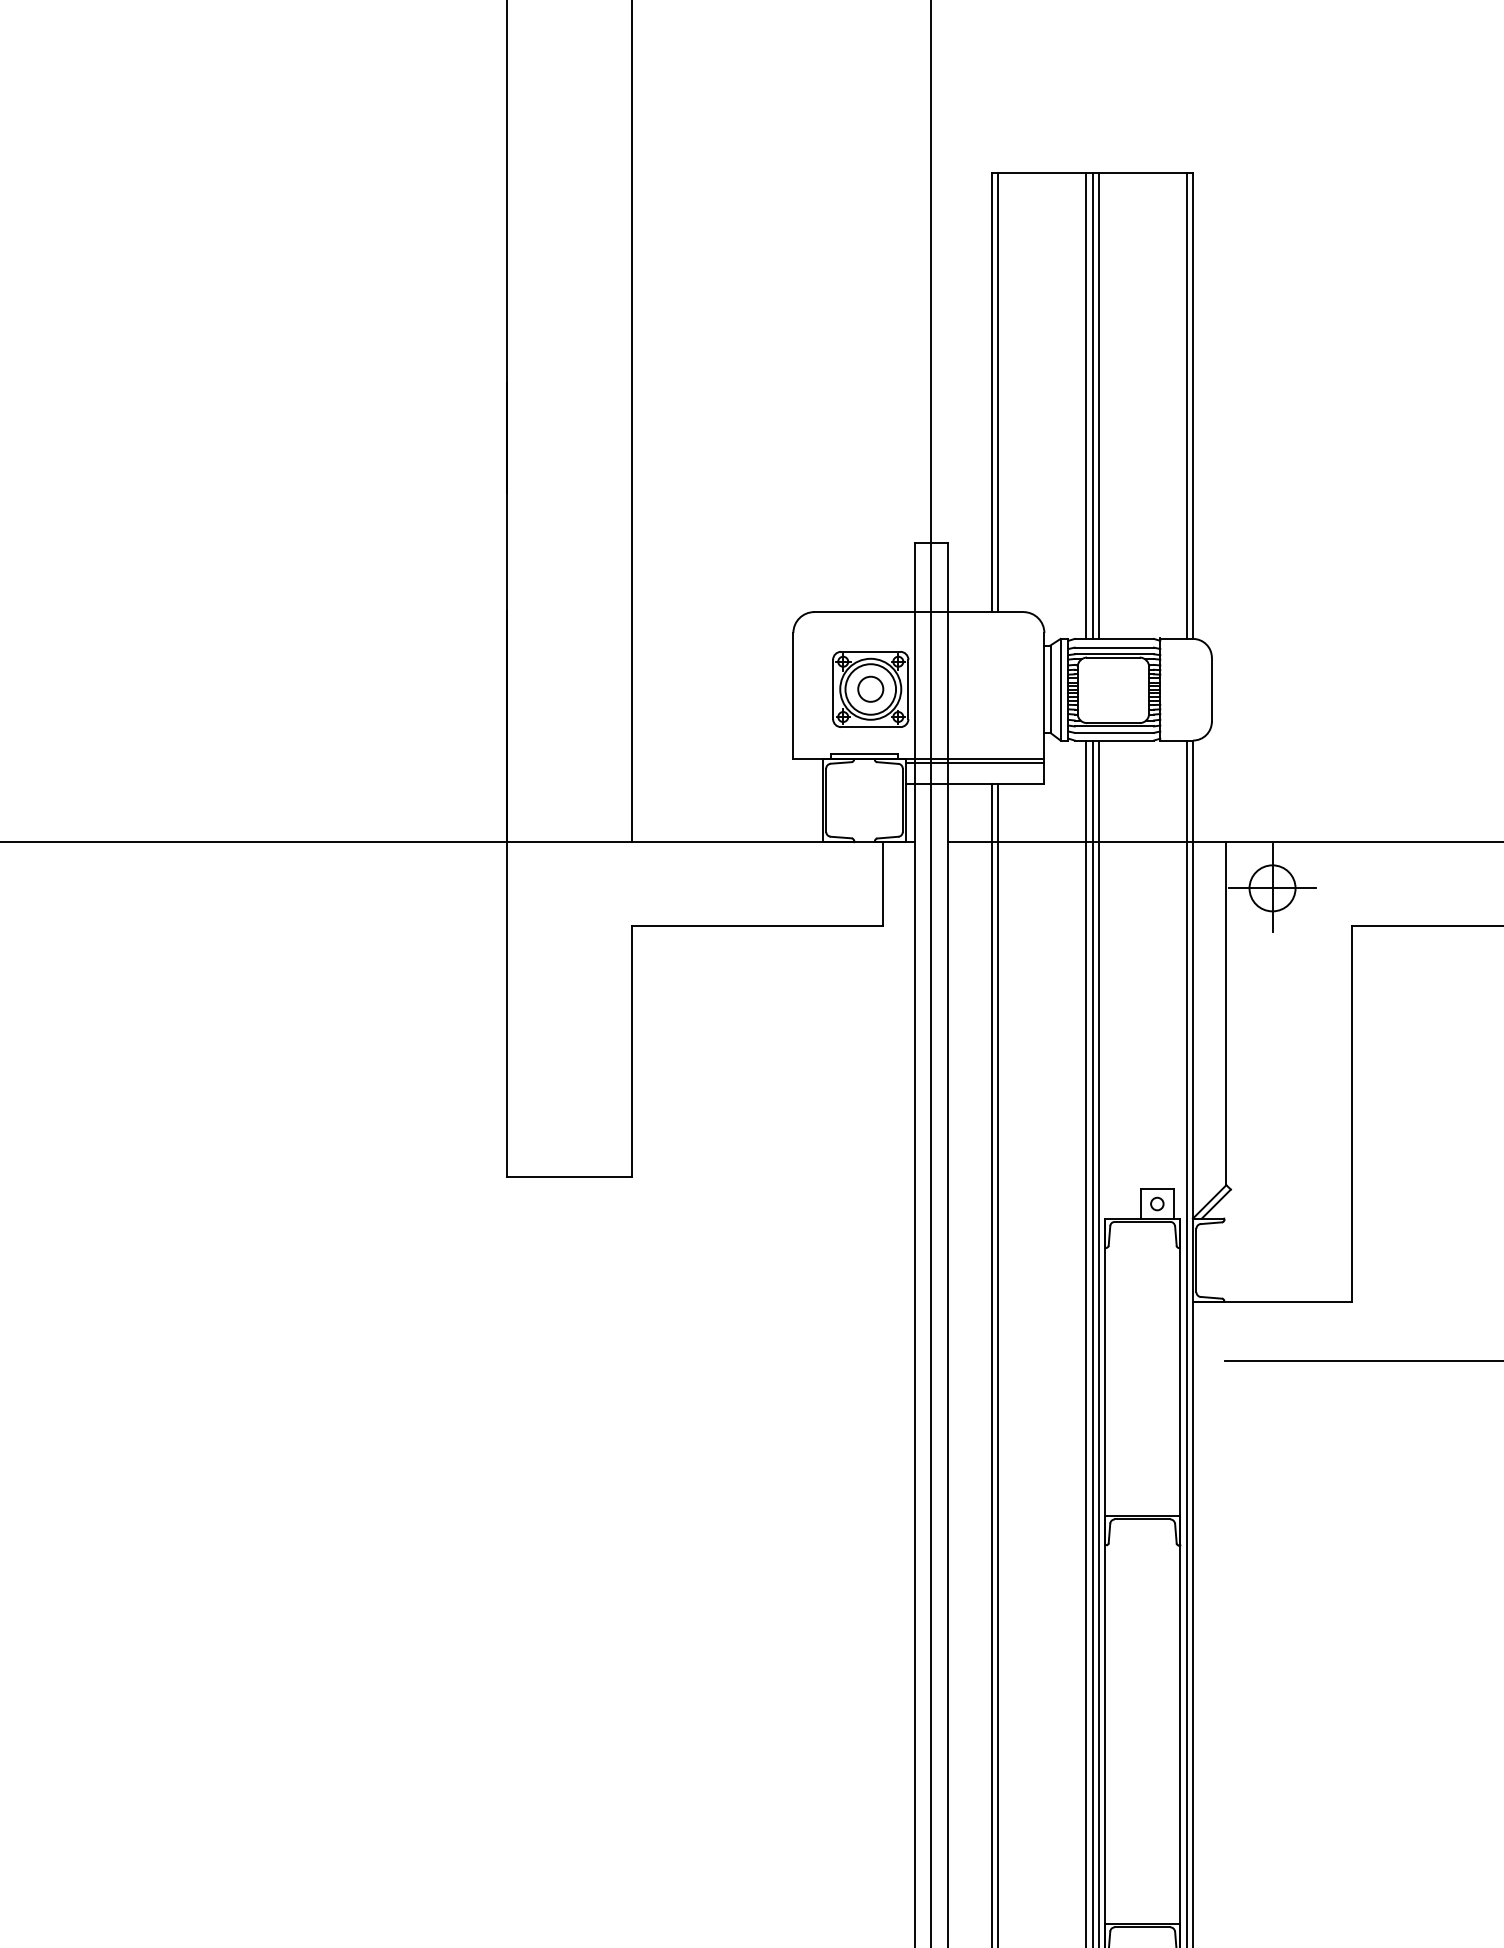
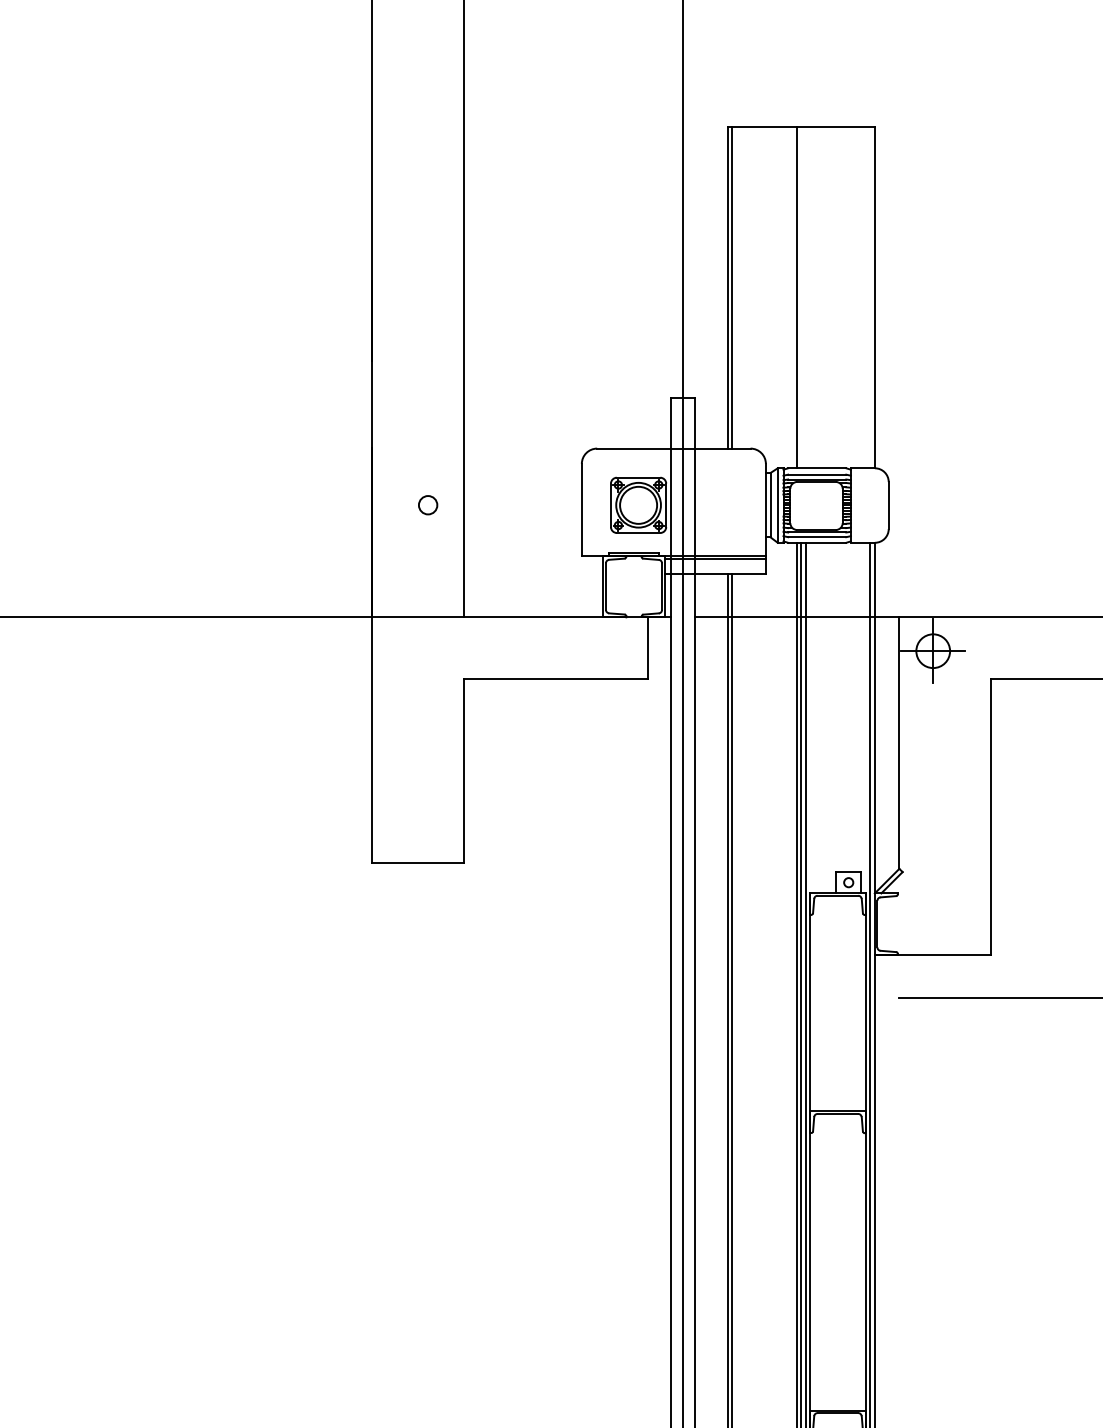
line: (1092, 405) -> (801, 297), removed
line: (1098, 405) -> (805, 297), removed
line: (1186, 405) -> (870, 297), removed
circle: (870, 688) -> (427, 504), moved

